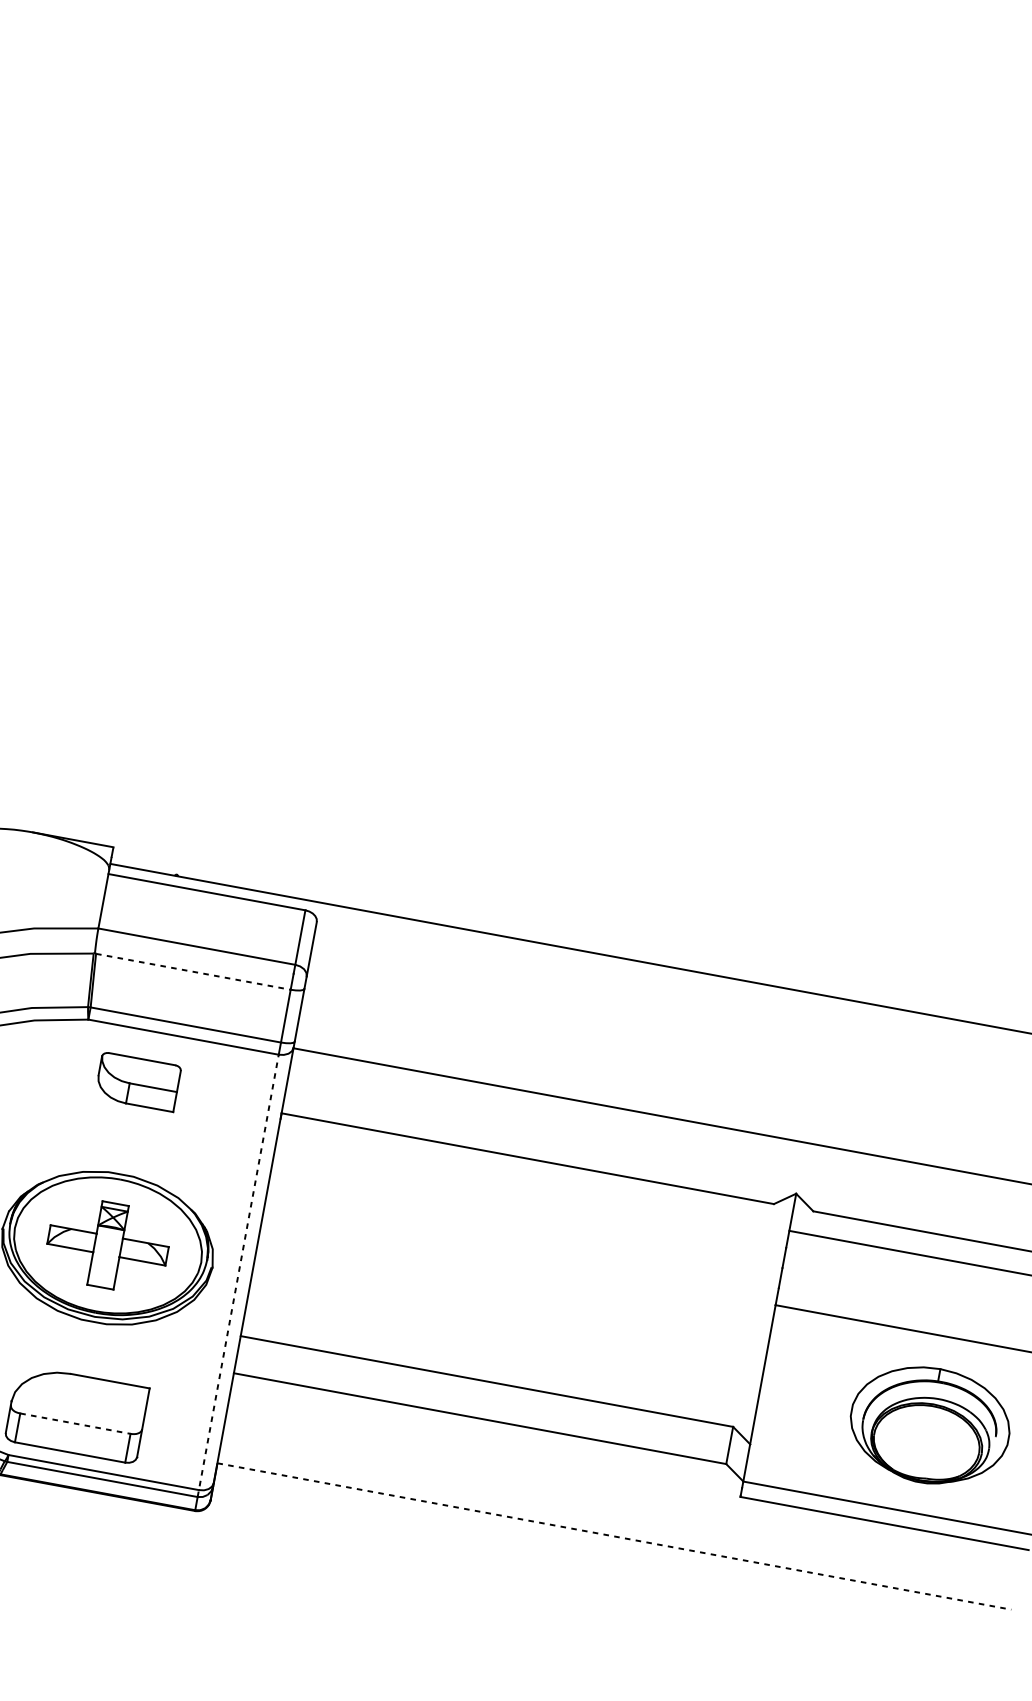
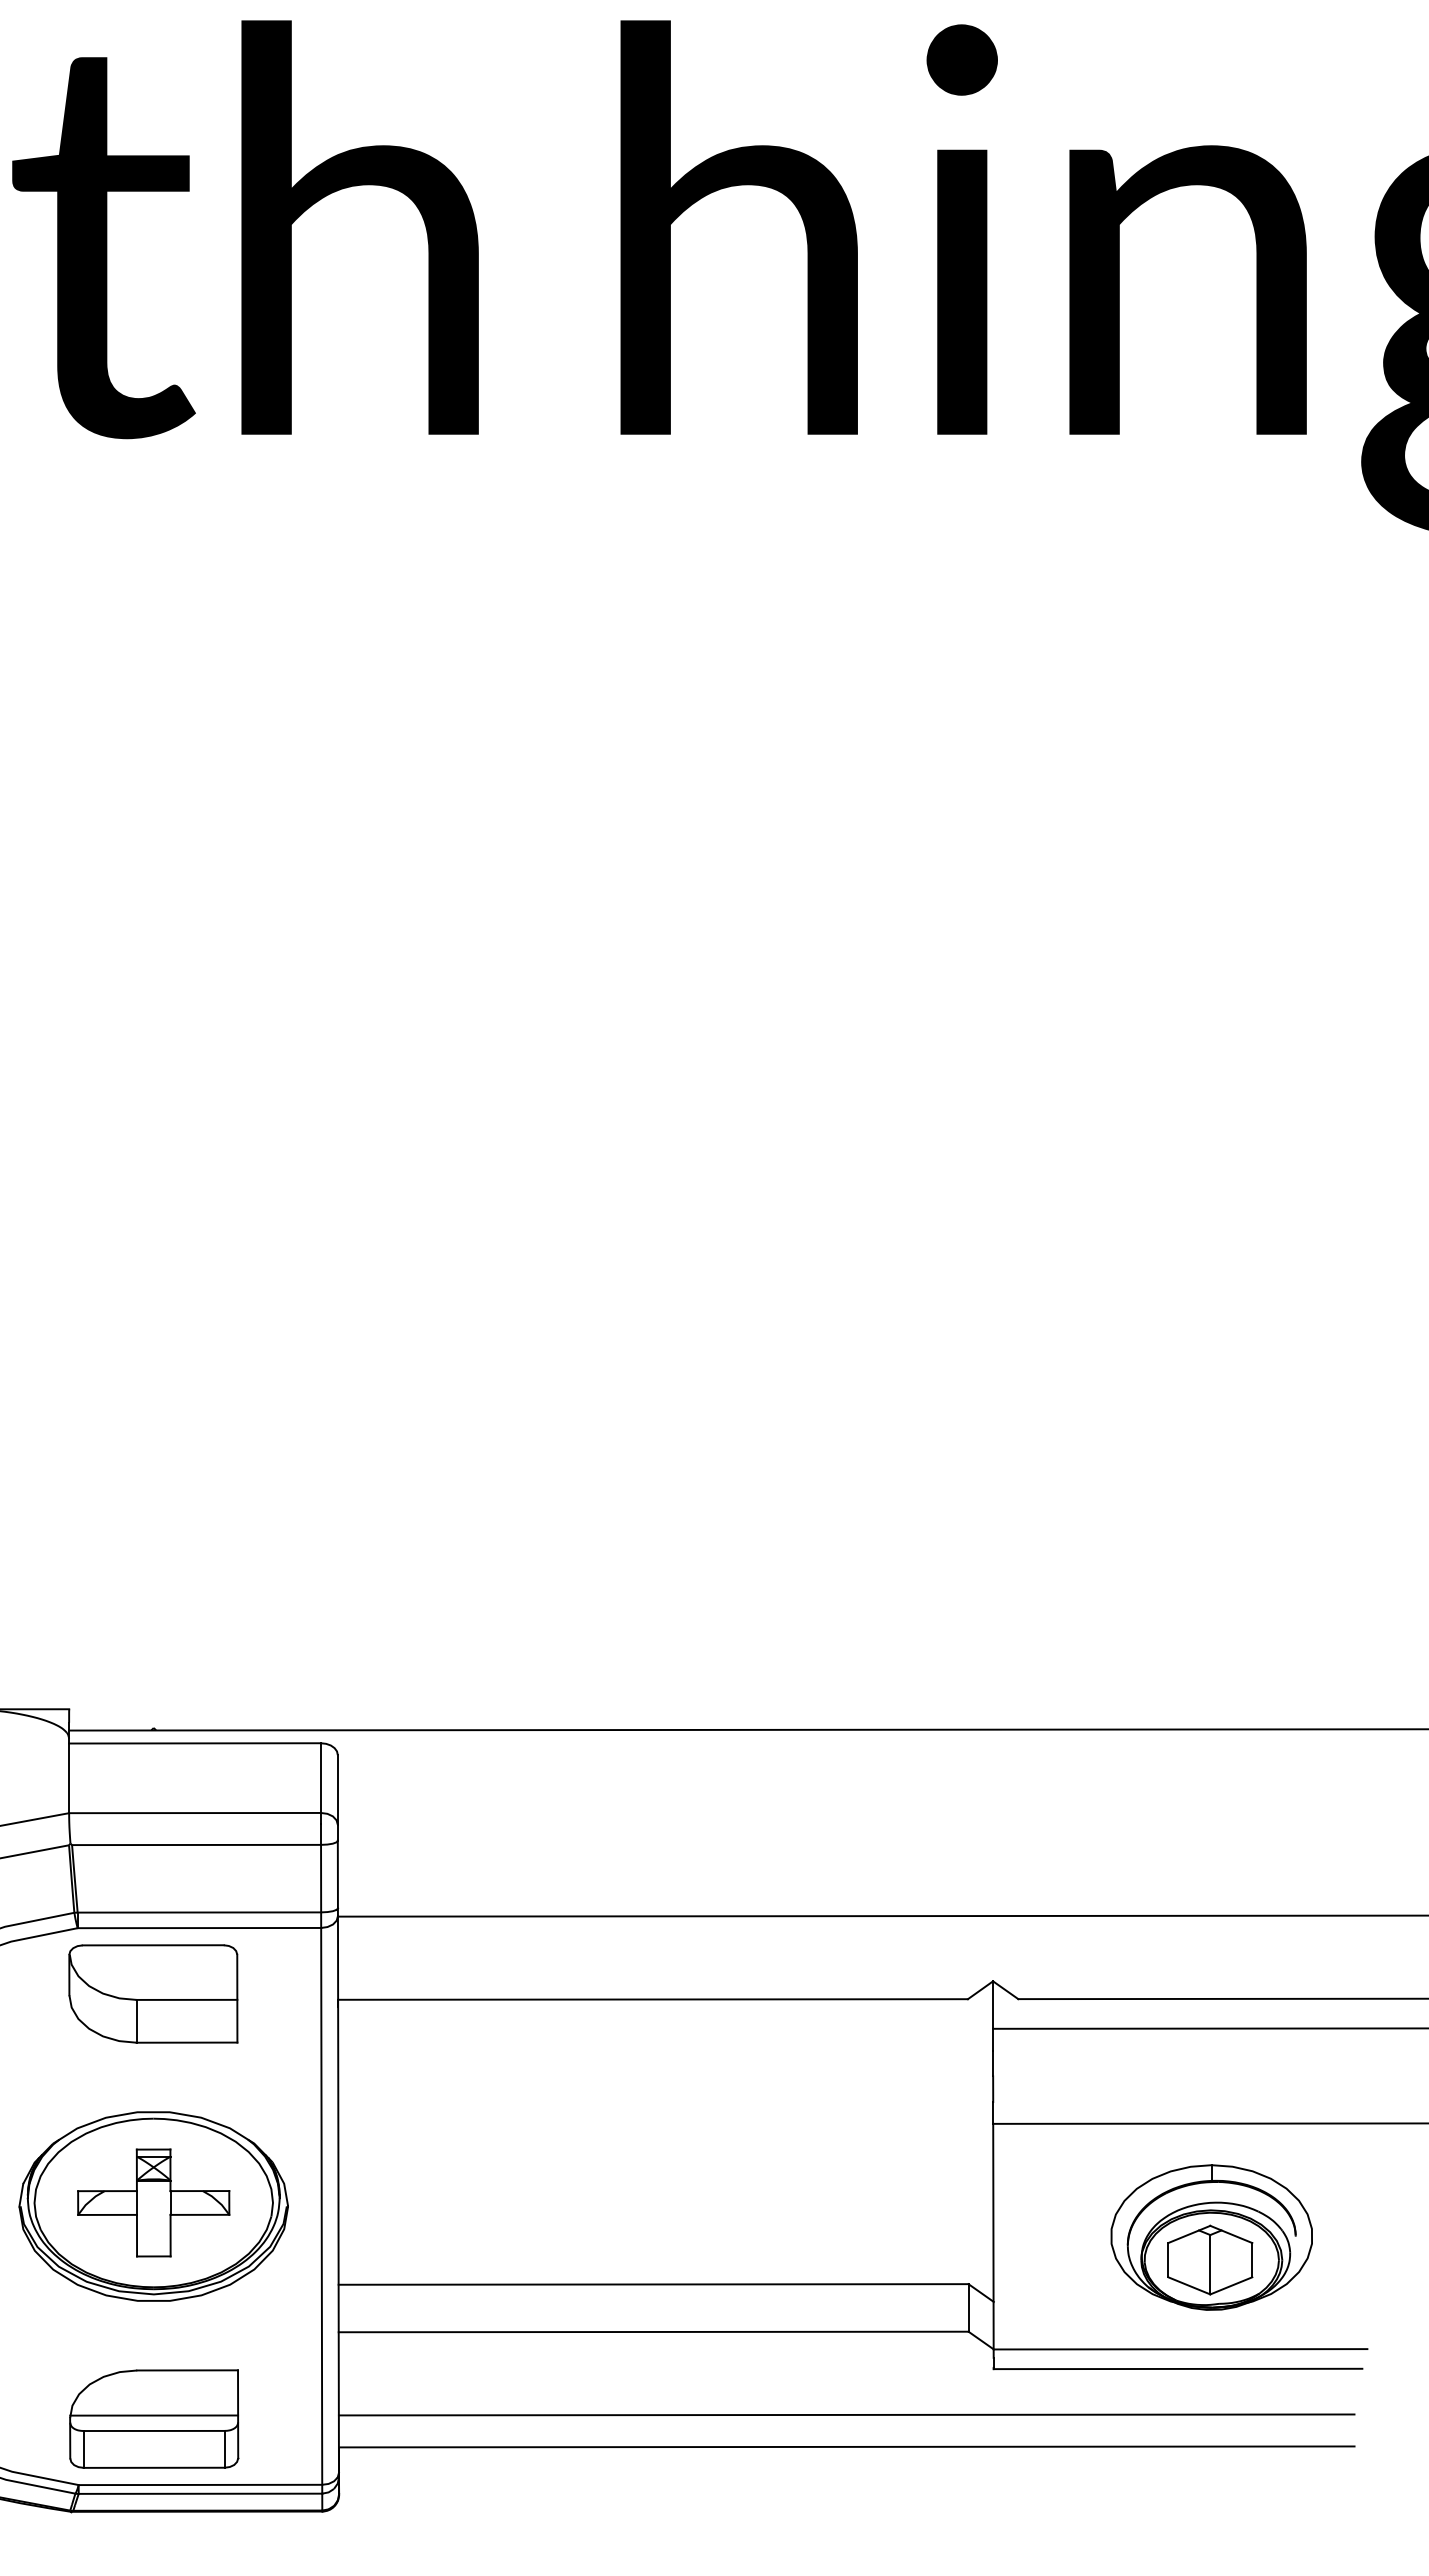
line: (194, 971) -> (197, 1844), dashed -> solid
part: (138, 1081) -> (153, 1993), size x1.67
line: (238, 1275) -> (321, 2210), dashed -> solid
line: (77, 1411) -> (154, 2415), added
line: (75, 1423) -> (154, 2430), dashed -> solid
part: (925, 1442) -> (1210, 2259), added
line: (618, 1511) -> (846, 2414), added
line: (614, 1536) -> (846, 2446), dashed -> solid

